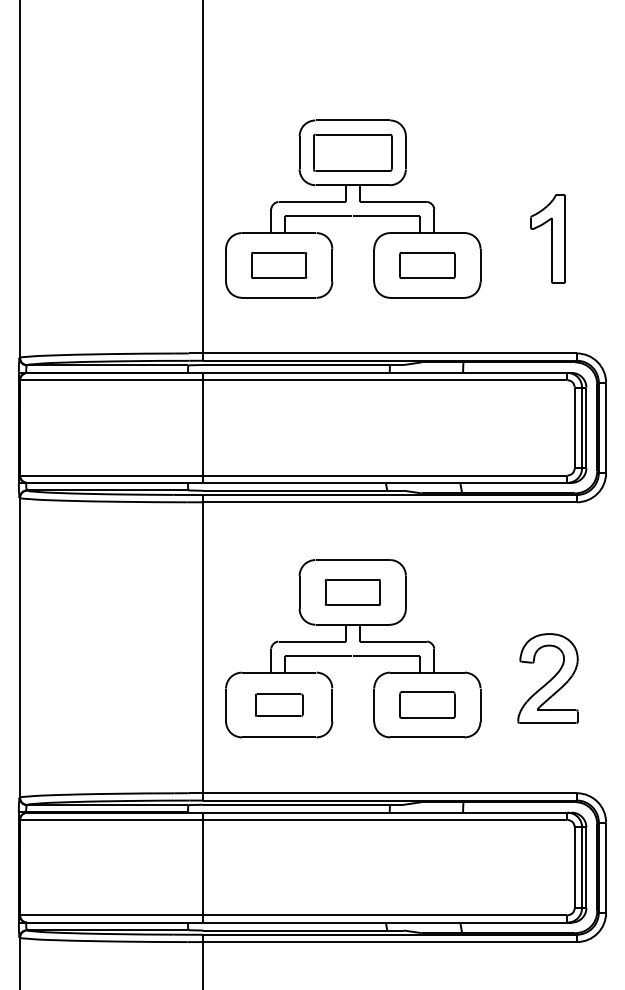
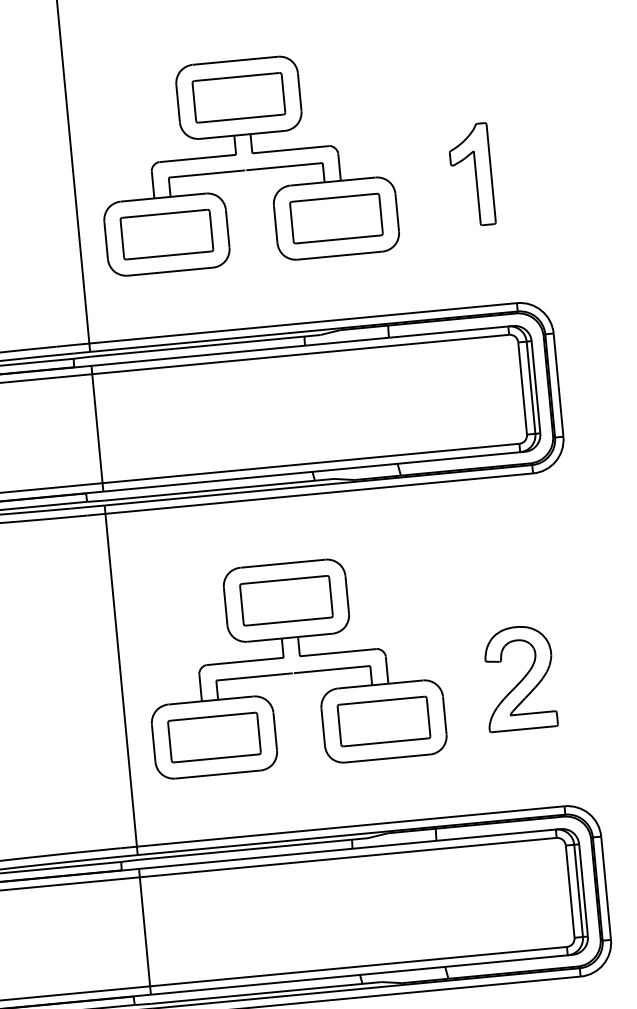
part: (278, 265) -> (166, 234), size x1.43
part: (427, 265) -> (336, 218), size x1.43
part: (352, 592) -> (286, 600), size x1.43
part: (278, 705) -> (213, 738), size x1.67
part: (427, 705) -> (384, 722), size x1.43

